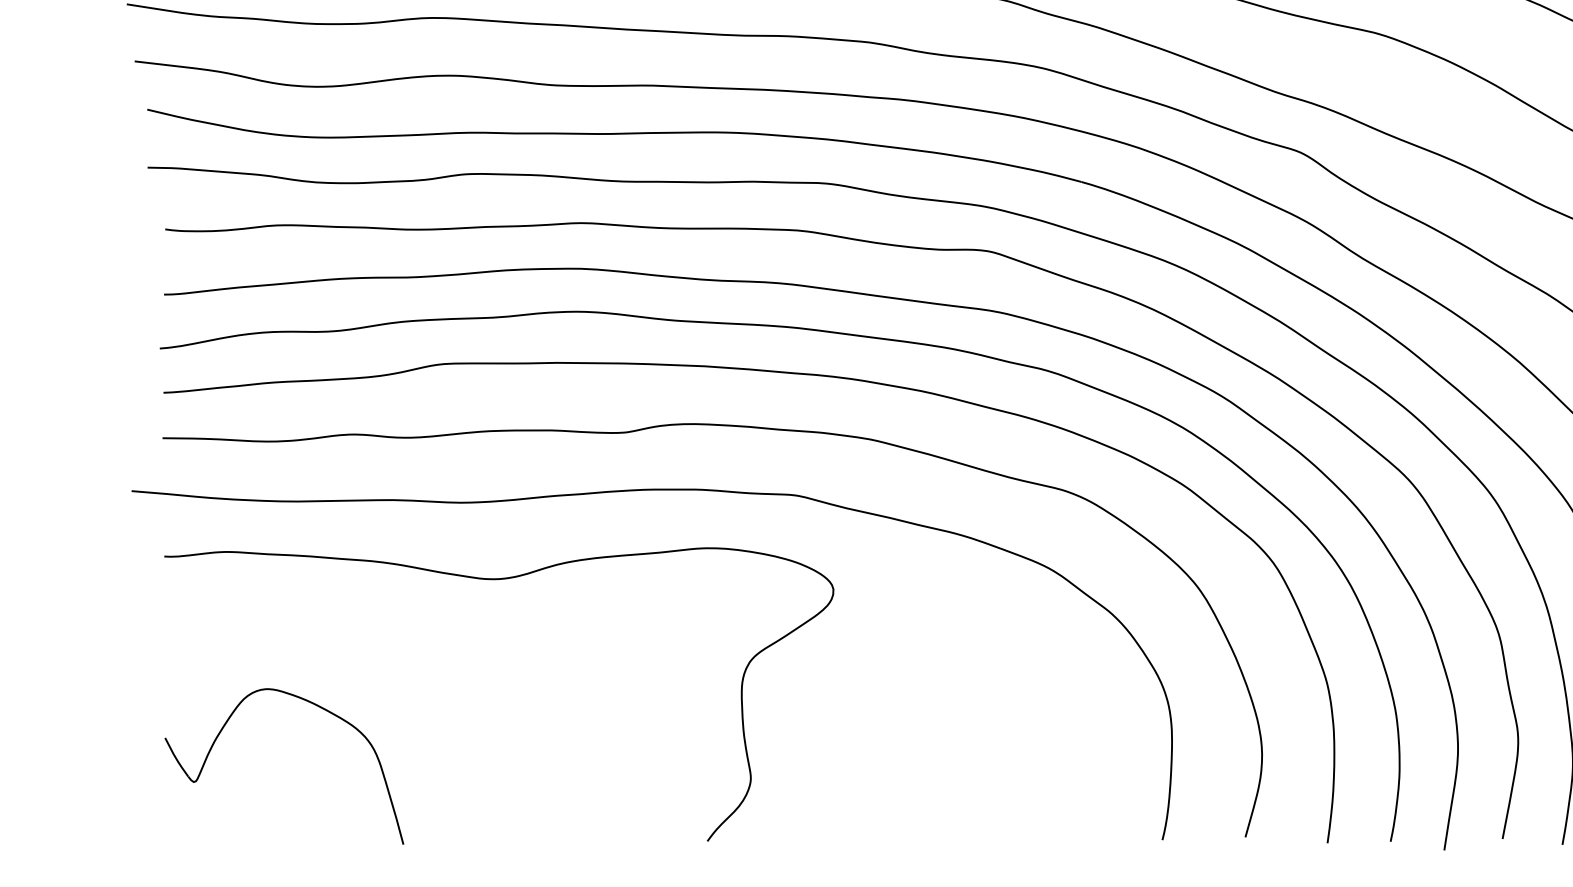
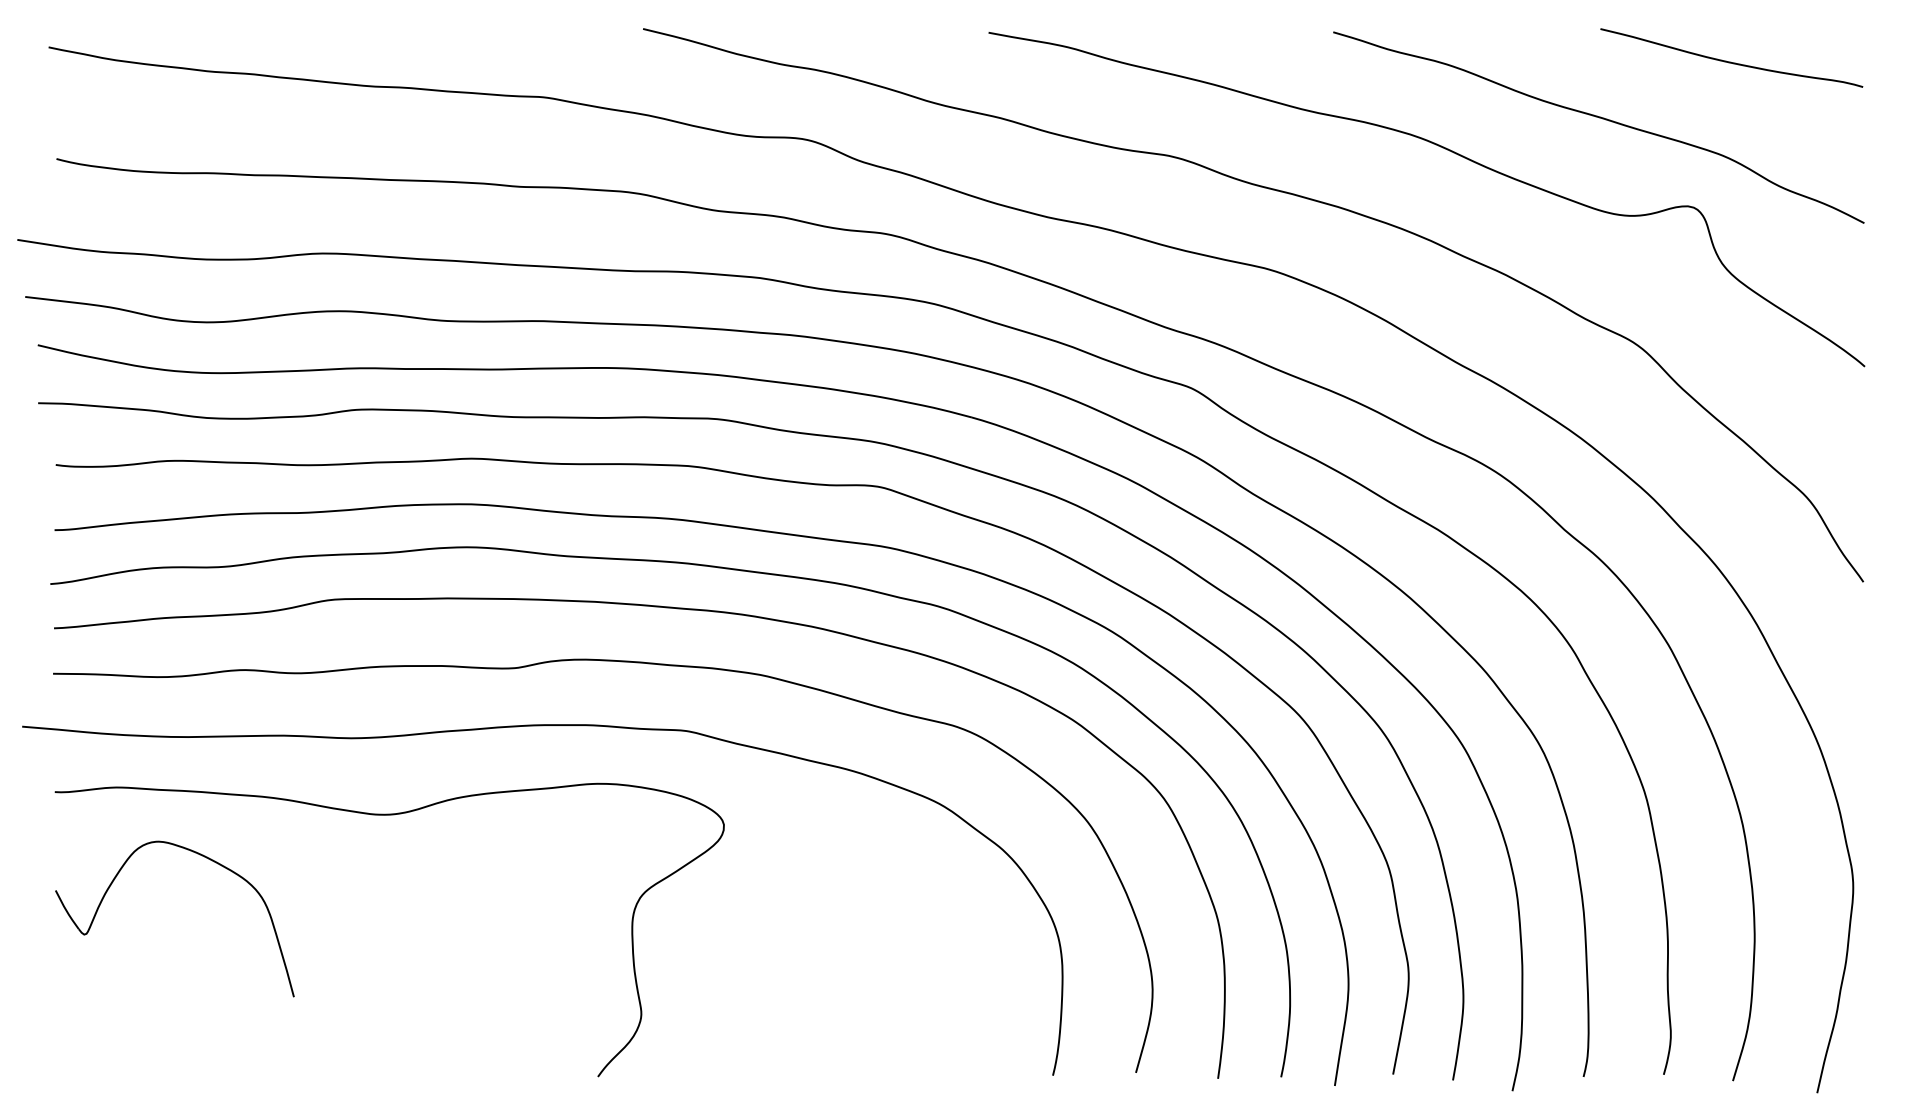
part: (308, 702) -> (199, 855), moved

